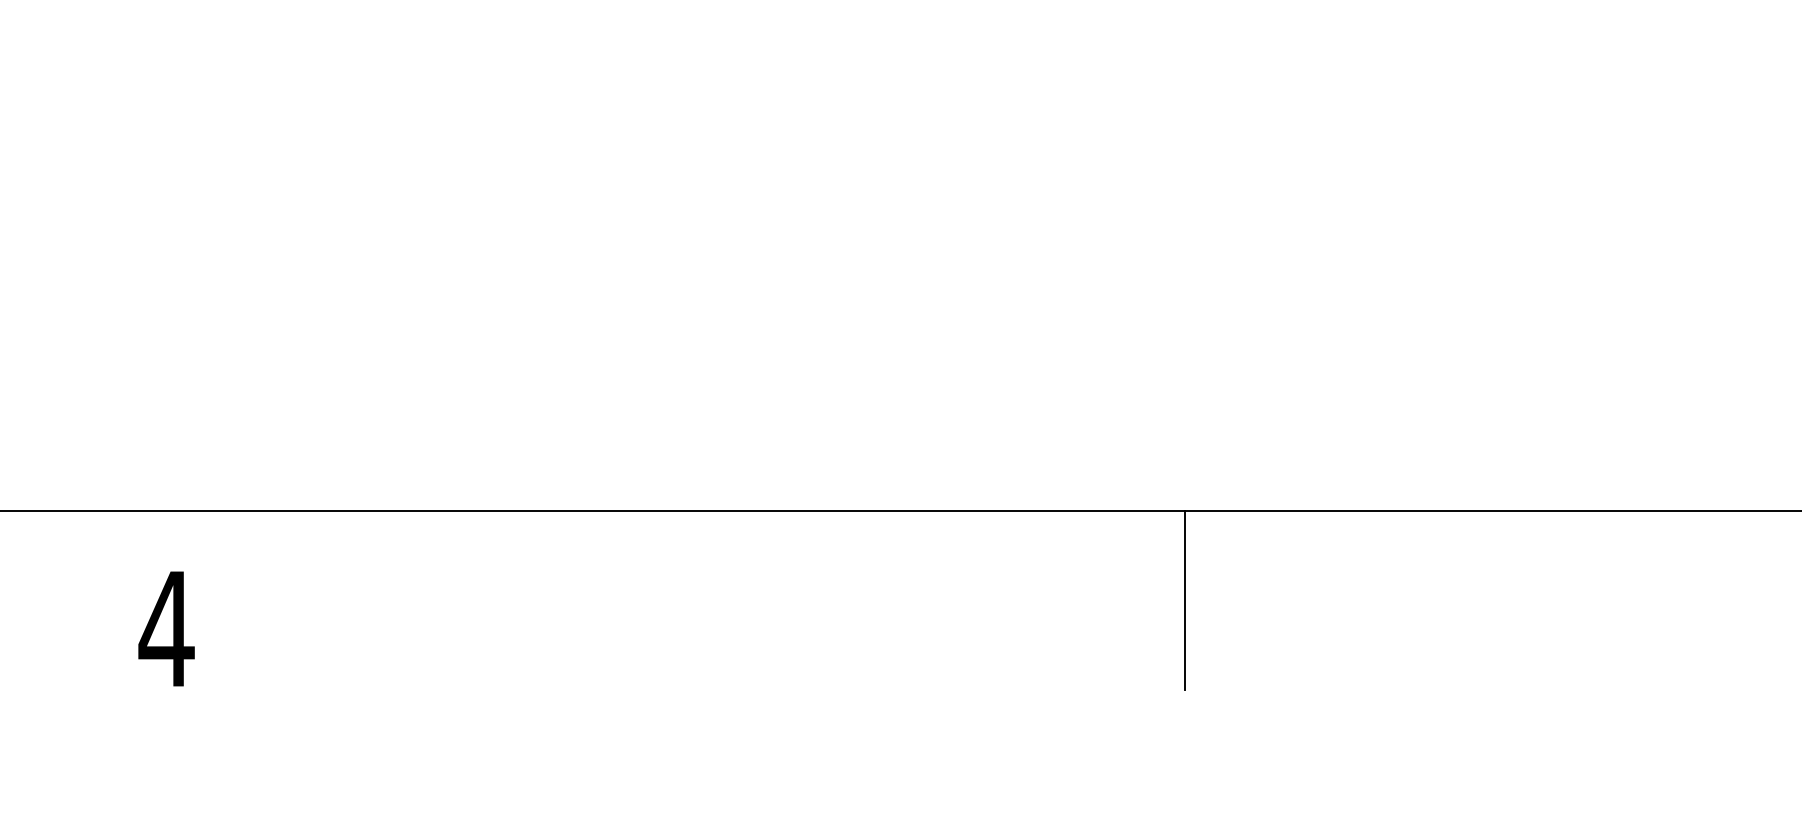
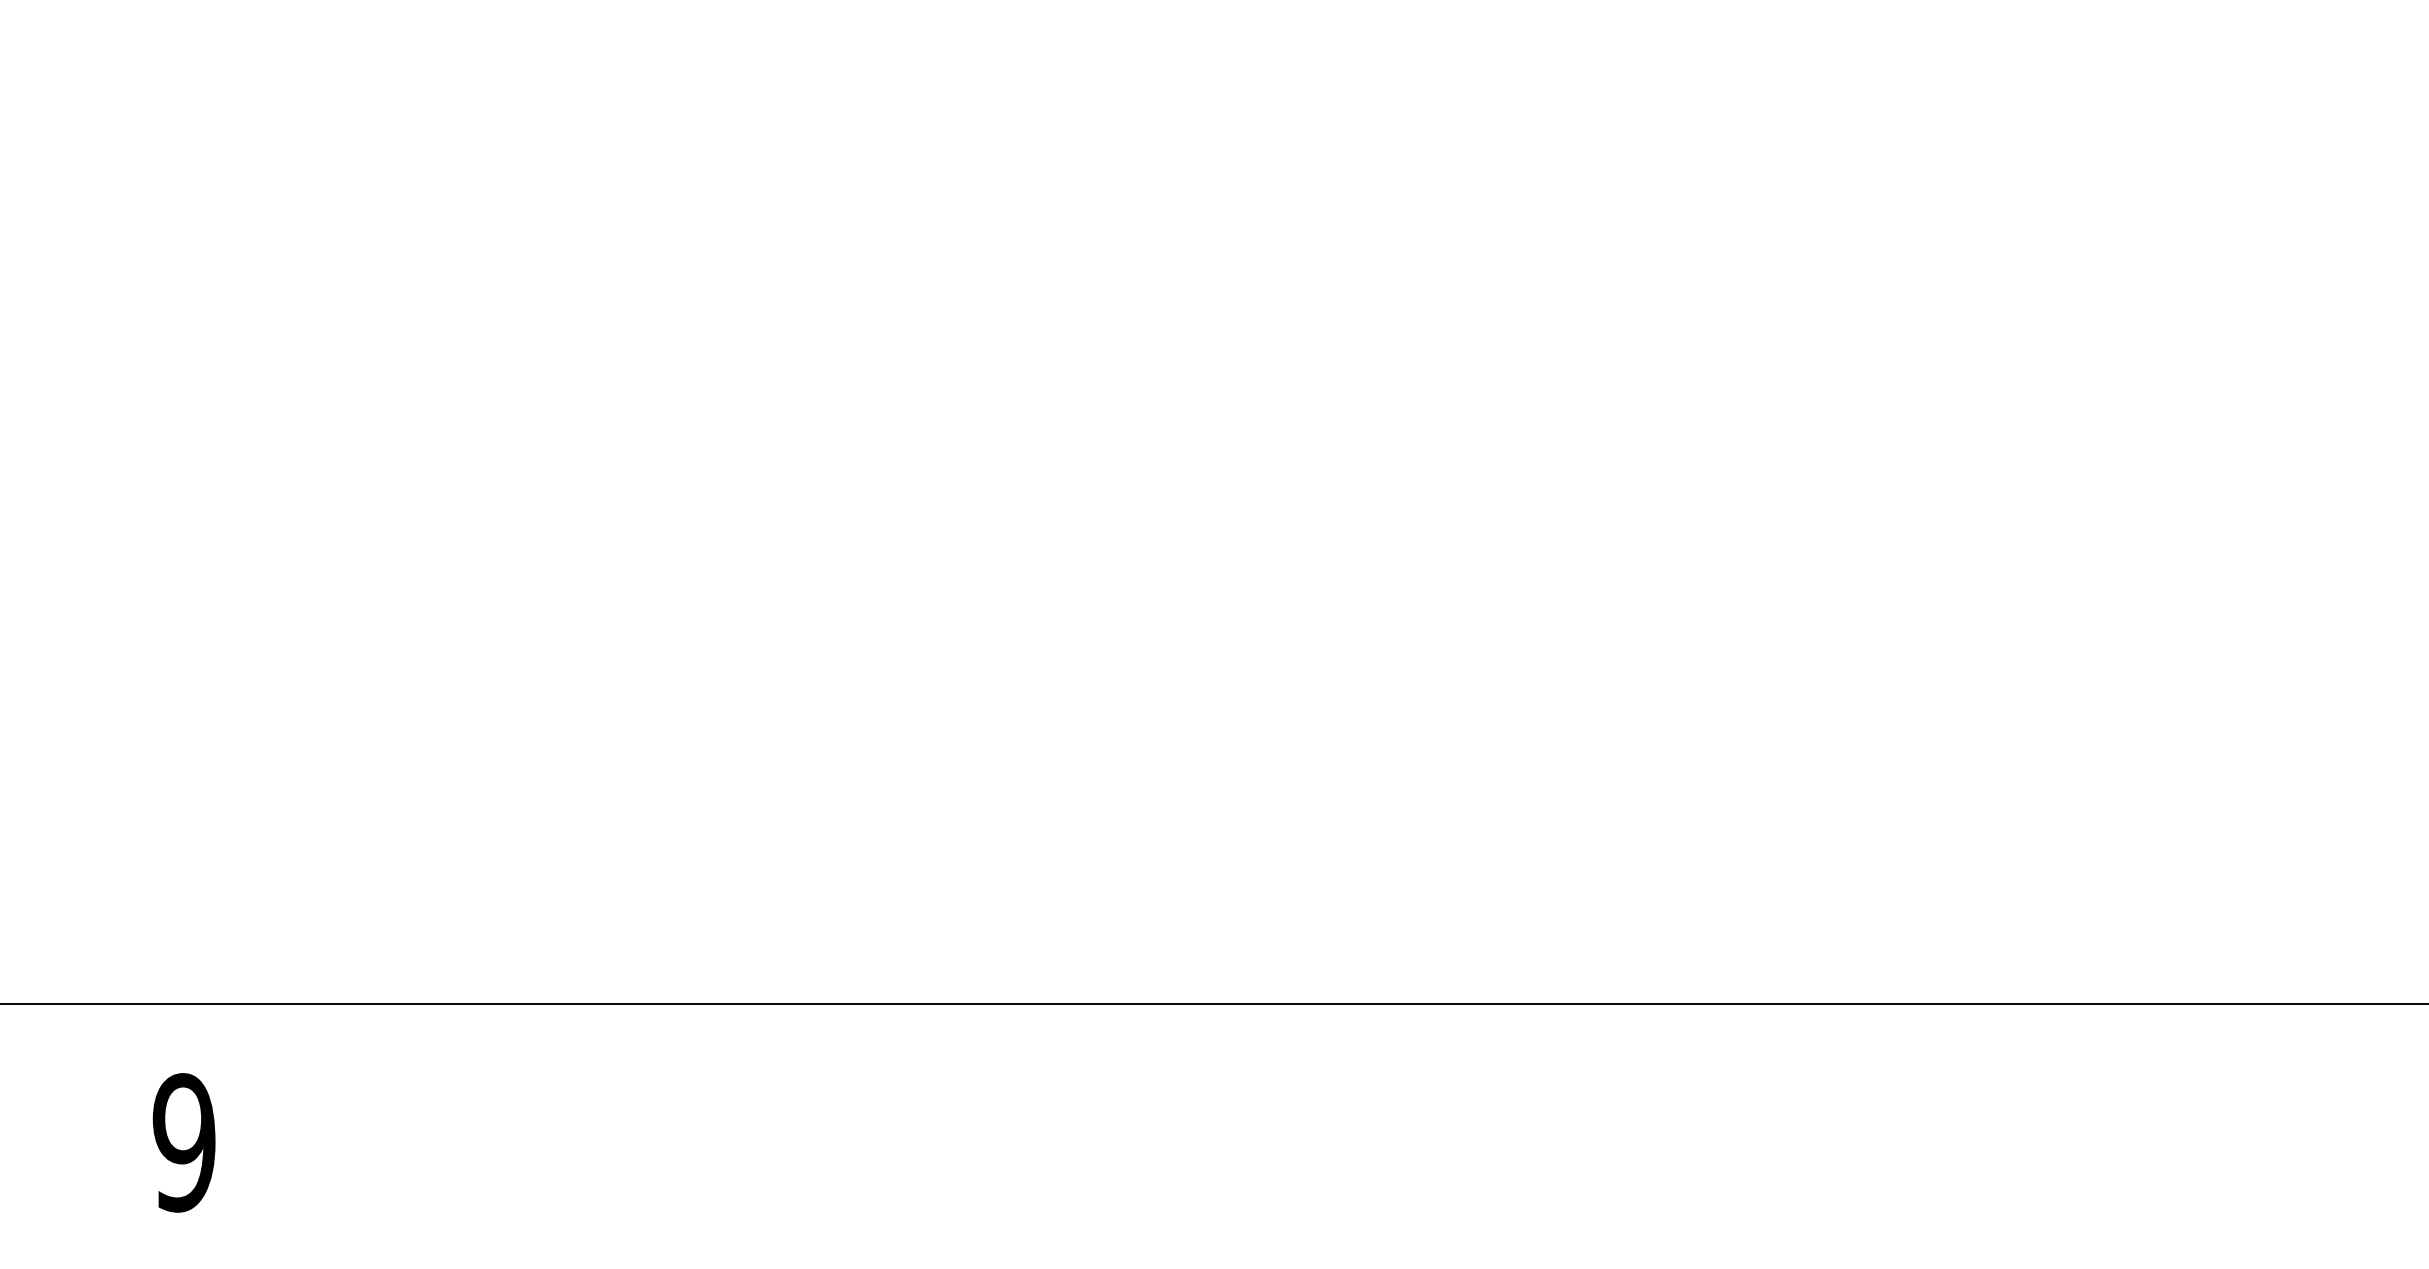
line: (1184, 599) -> (1378, 1108), removed
text: (166, 628) -> (184, 1142), 4 -> 9

